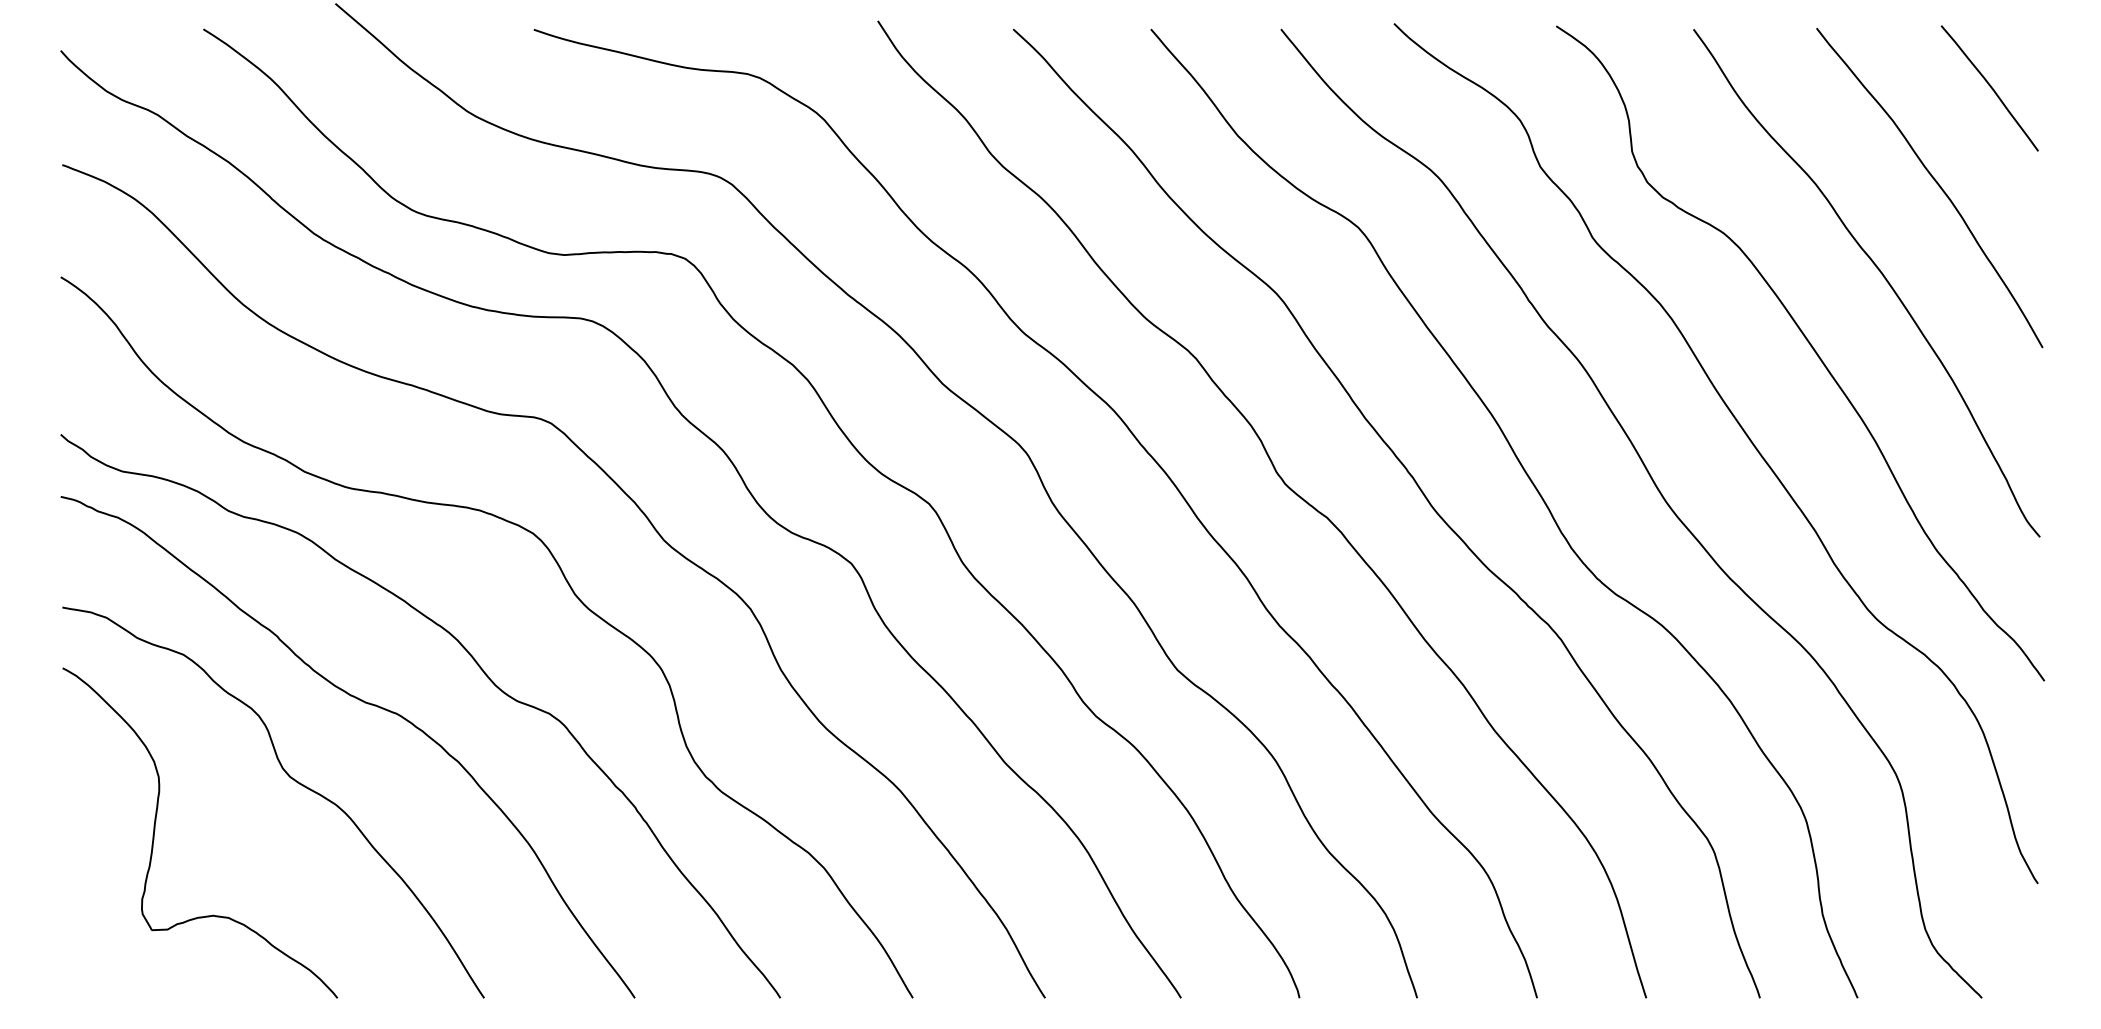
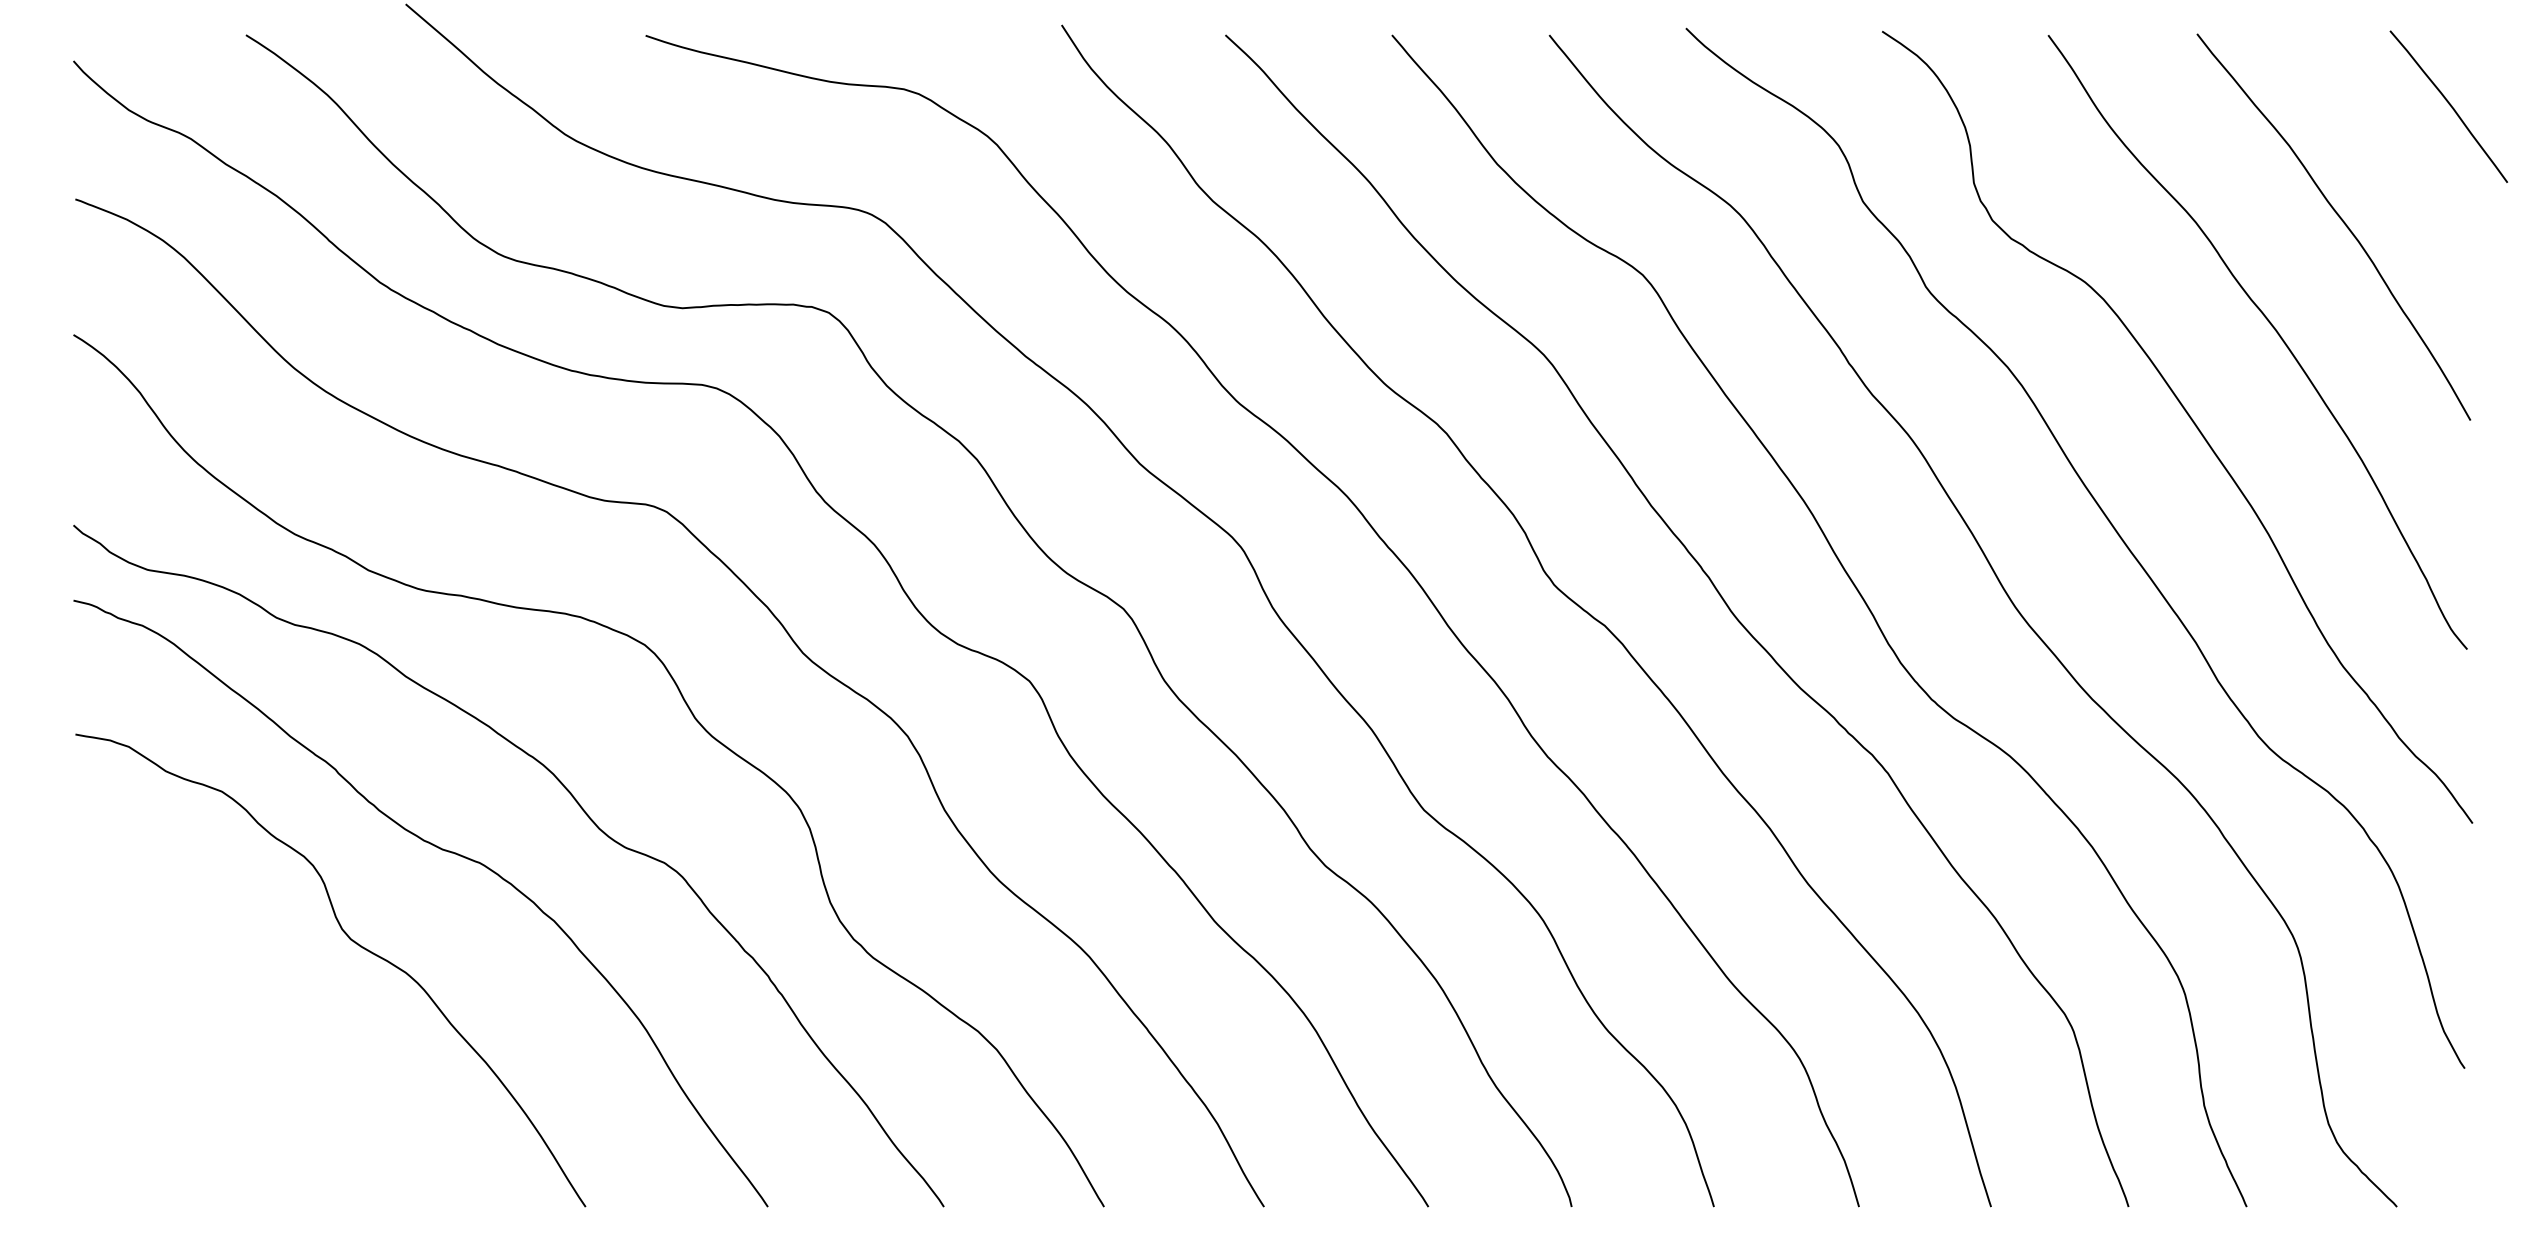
curve: (1990, 87) -> (2449, 105), moved
curve: (155, 830) -> (188, 1004), removed

